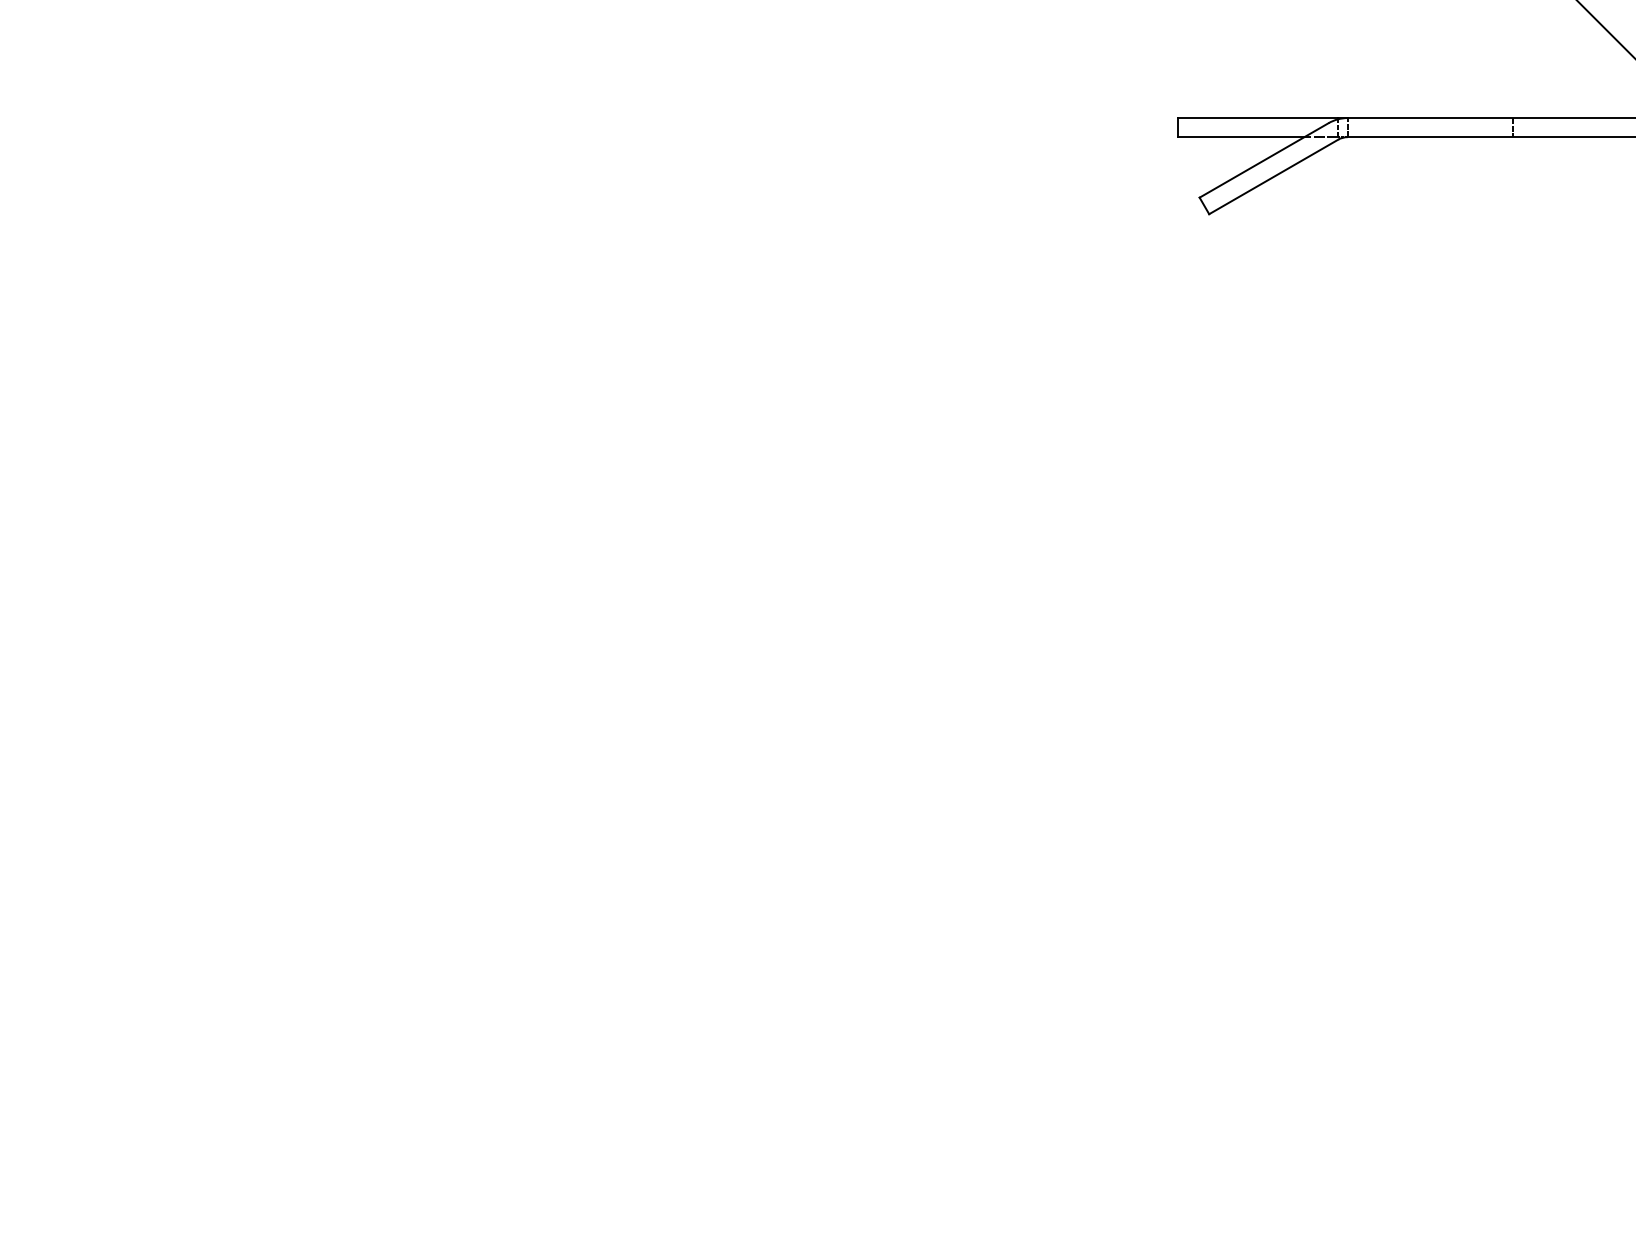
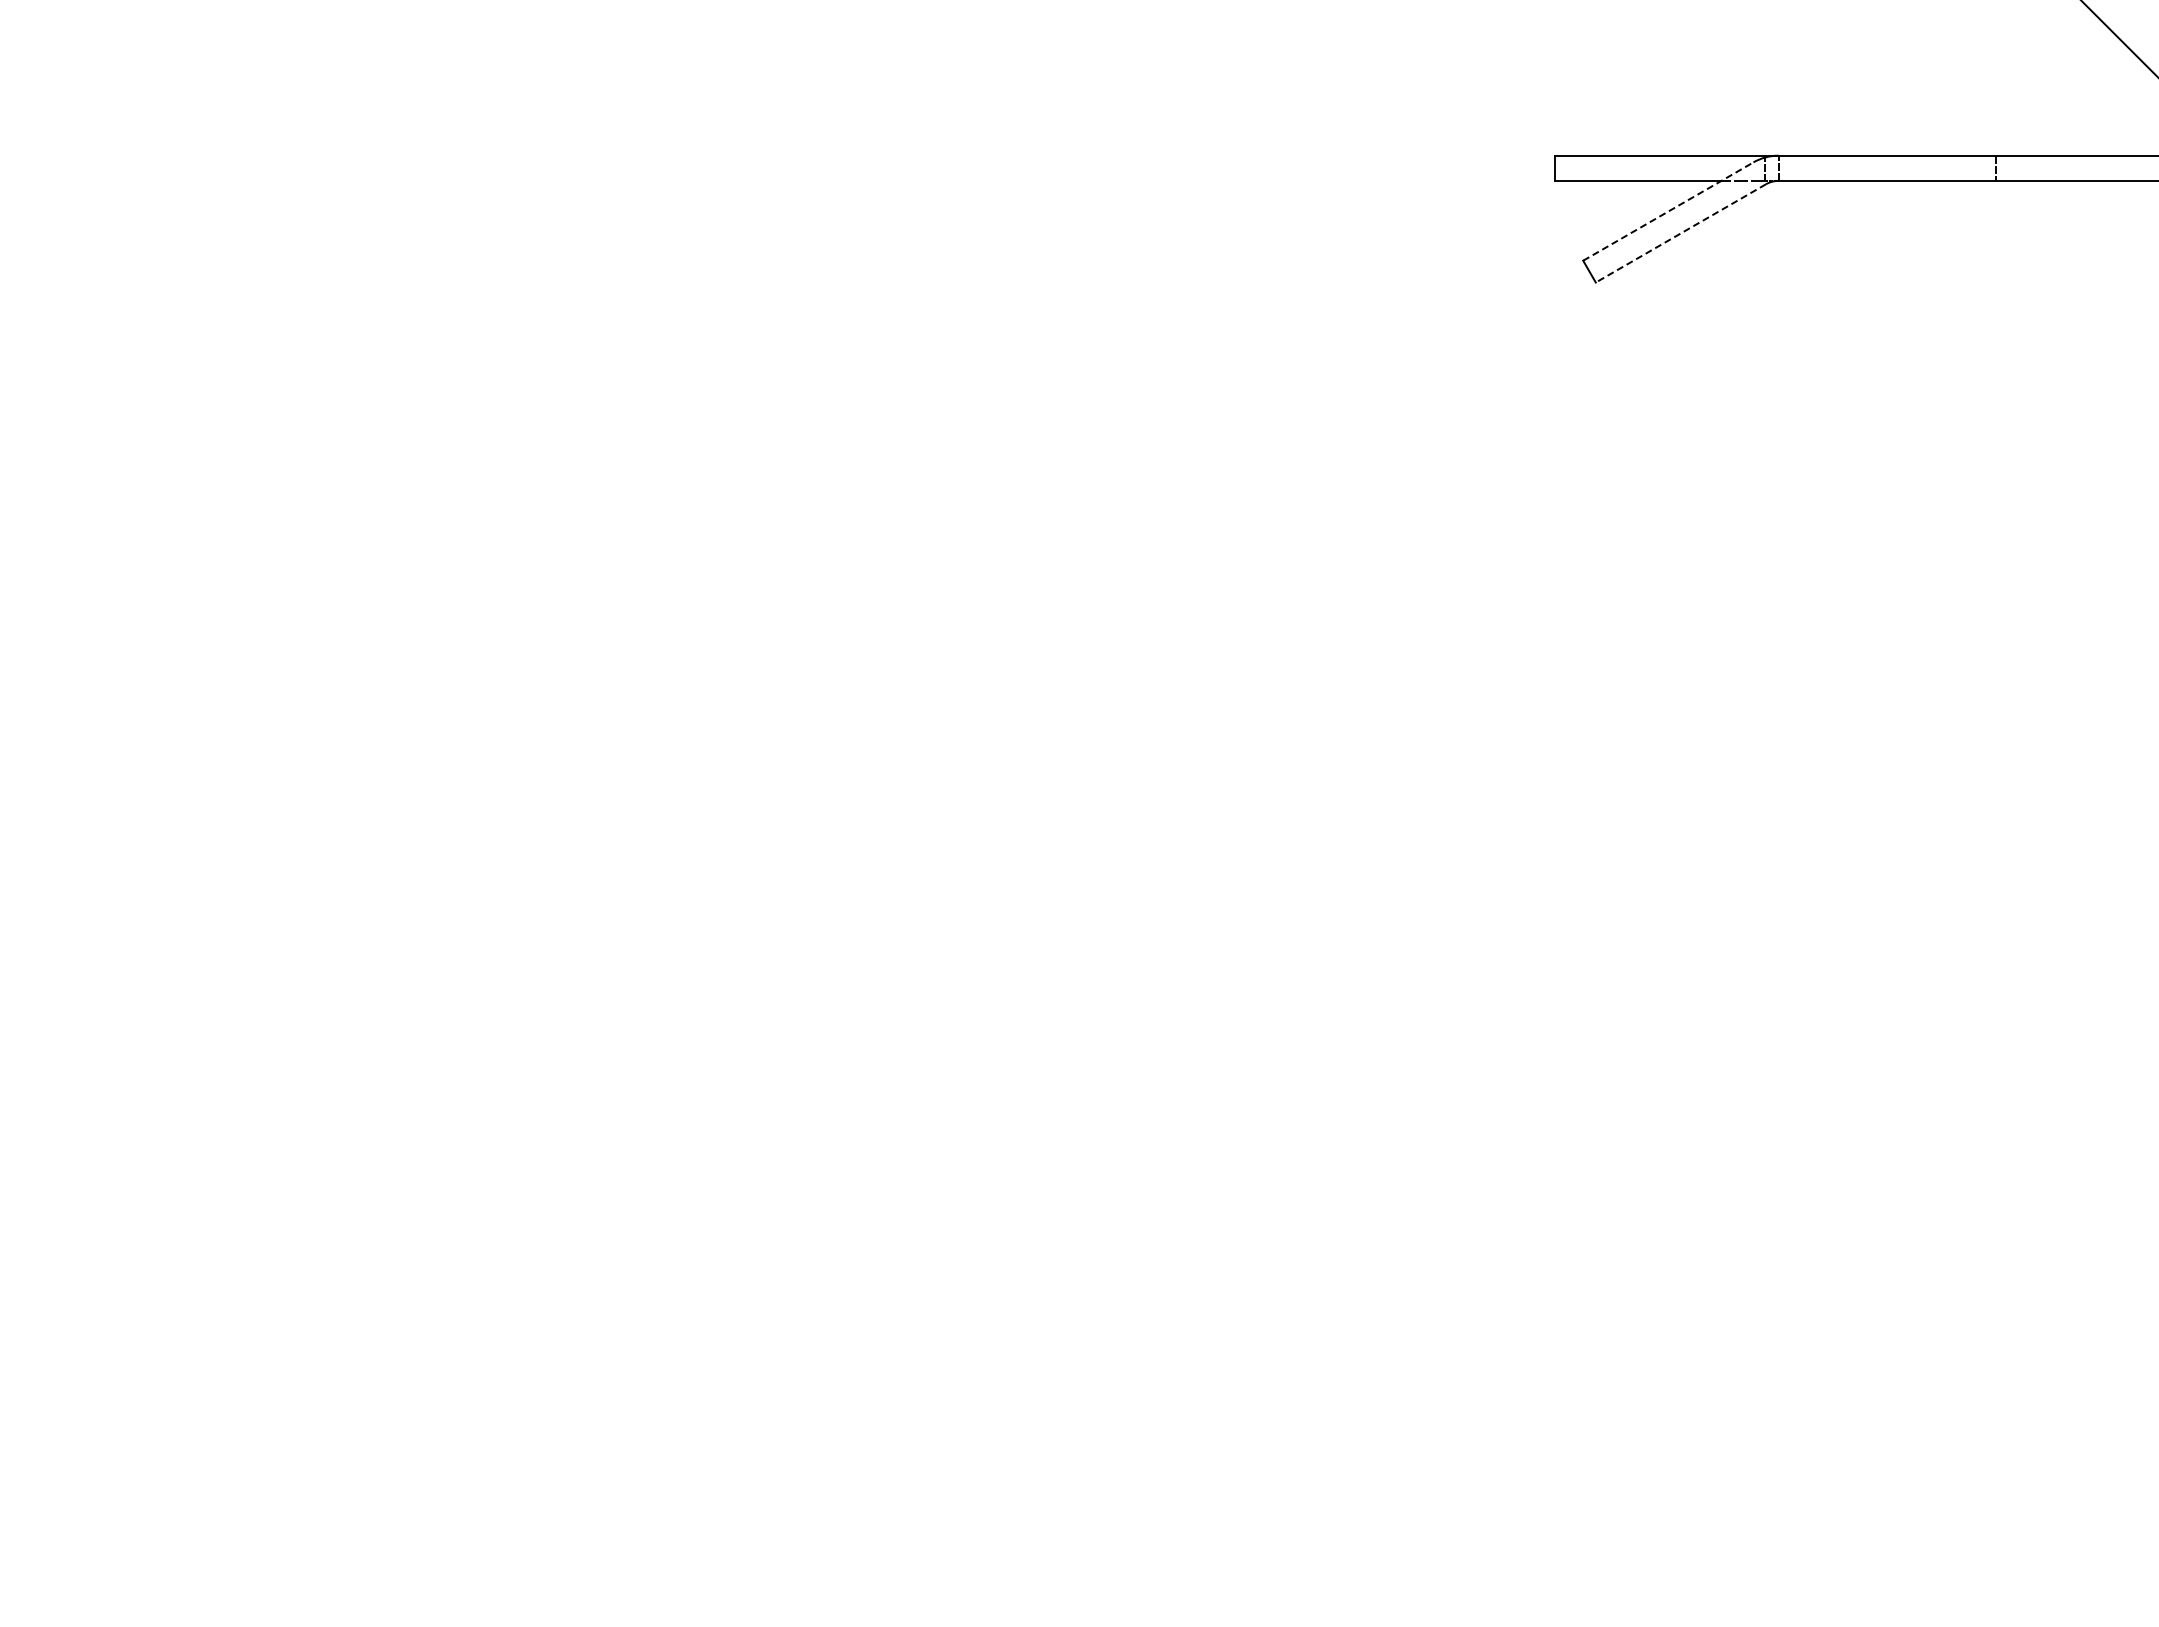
line: (1264, 160) -> (1668, 211), solid -> dashed
line: (1273, 177) -> (1680, 233), solid -> dashed

